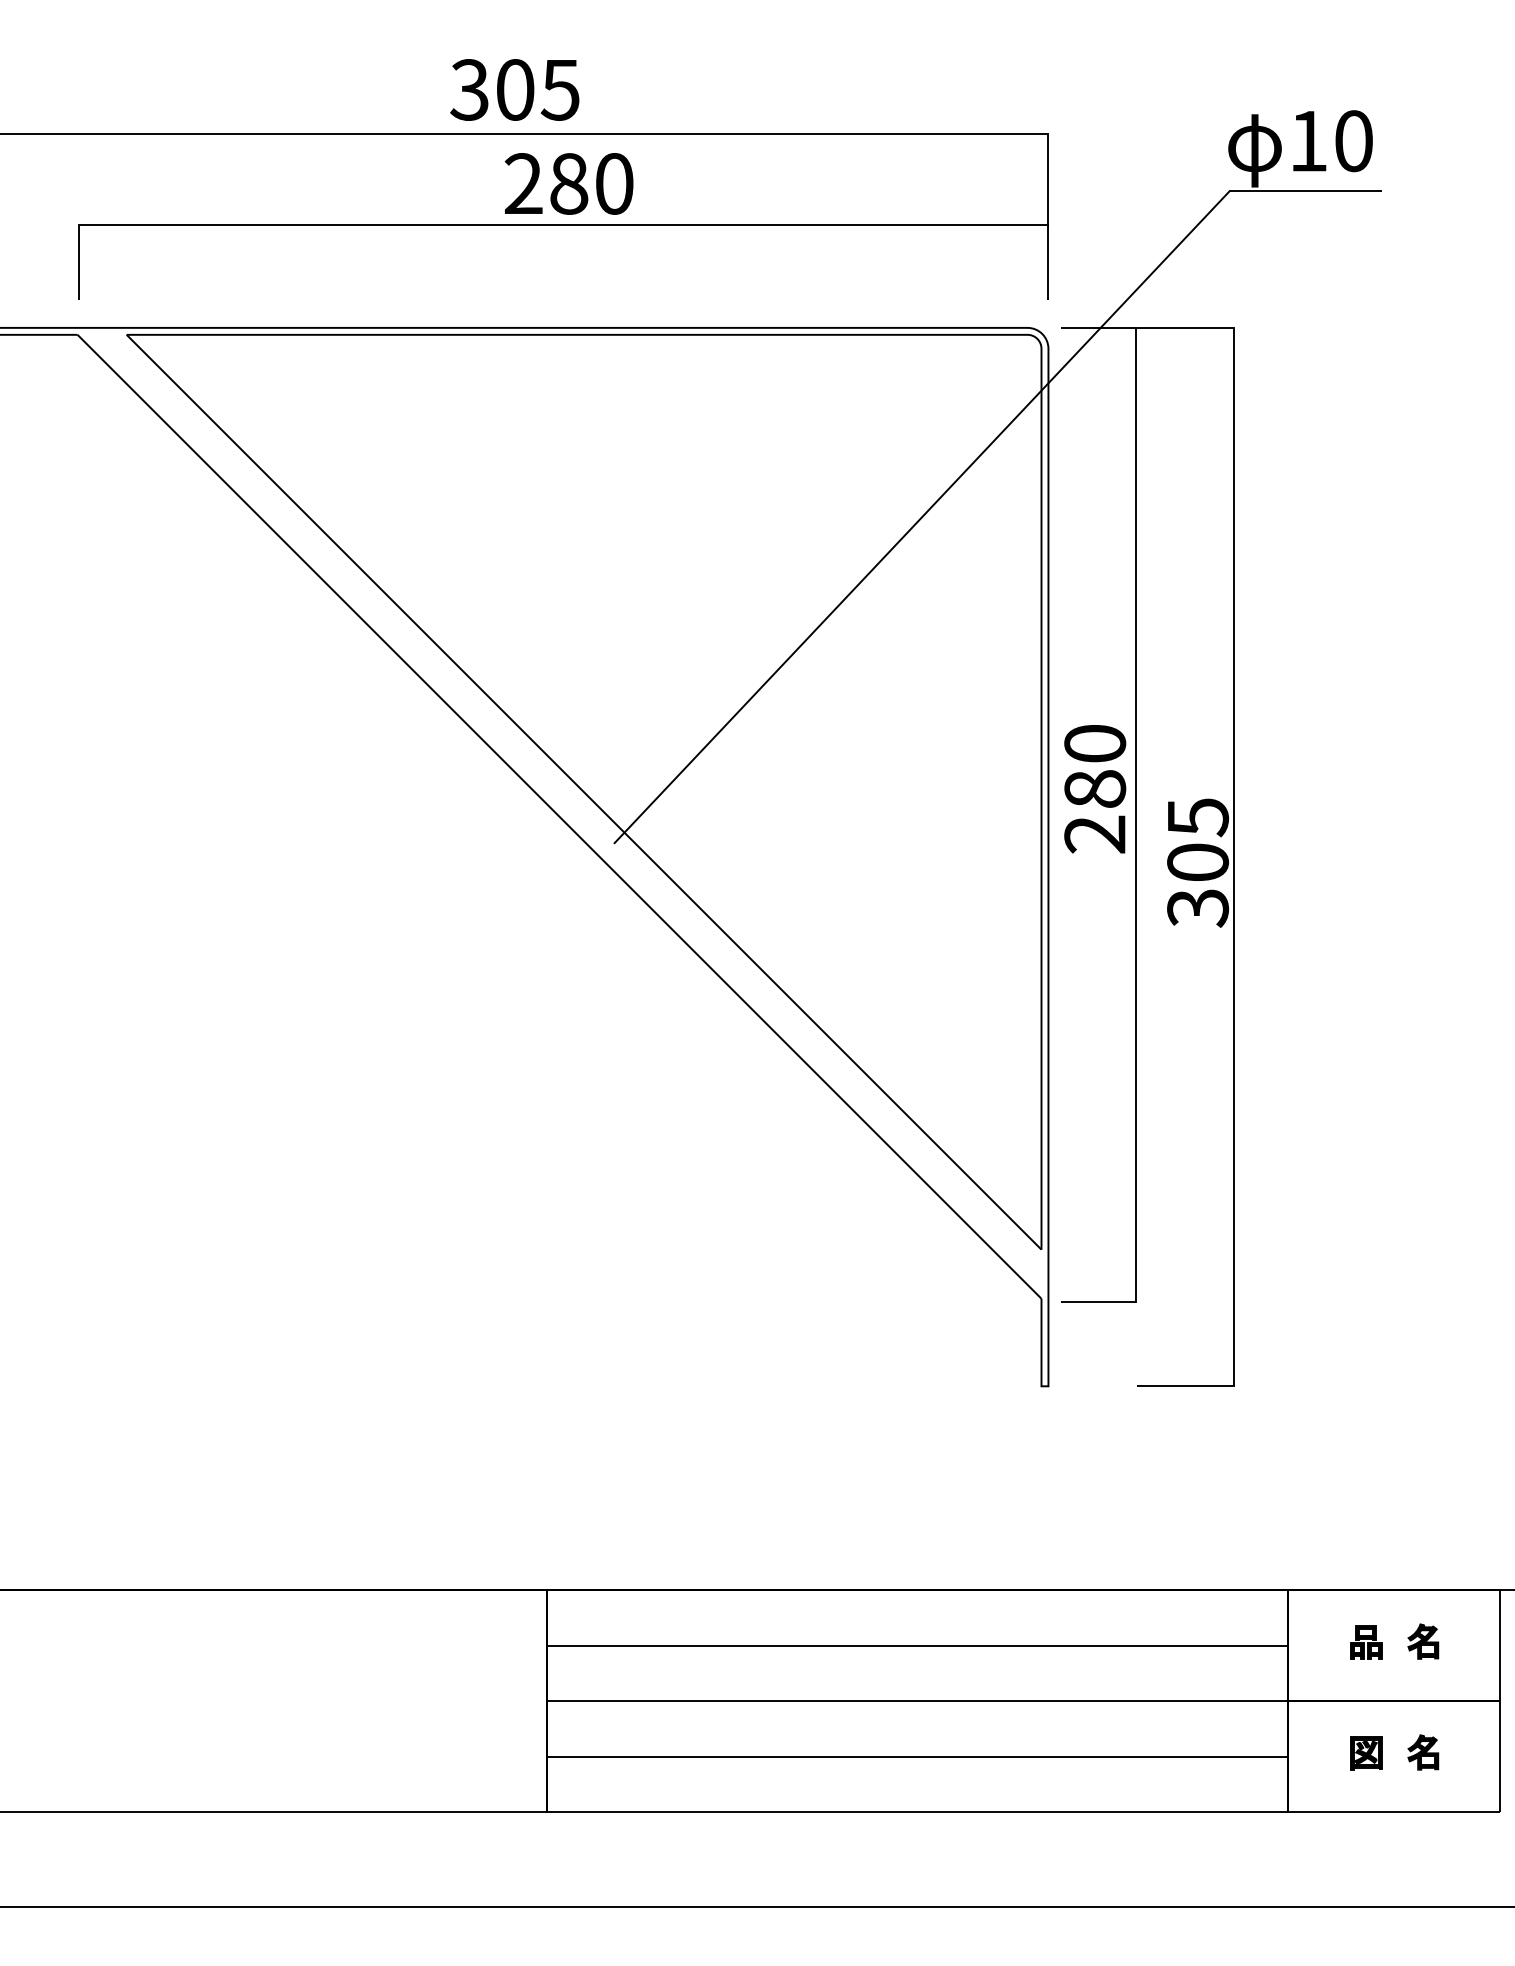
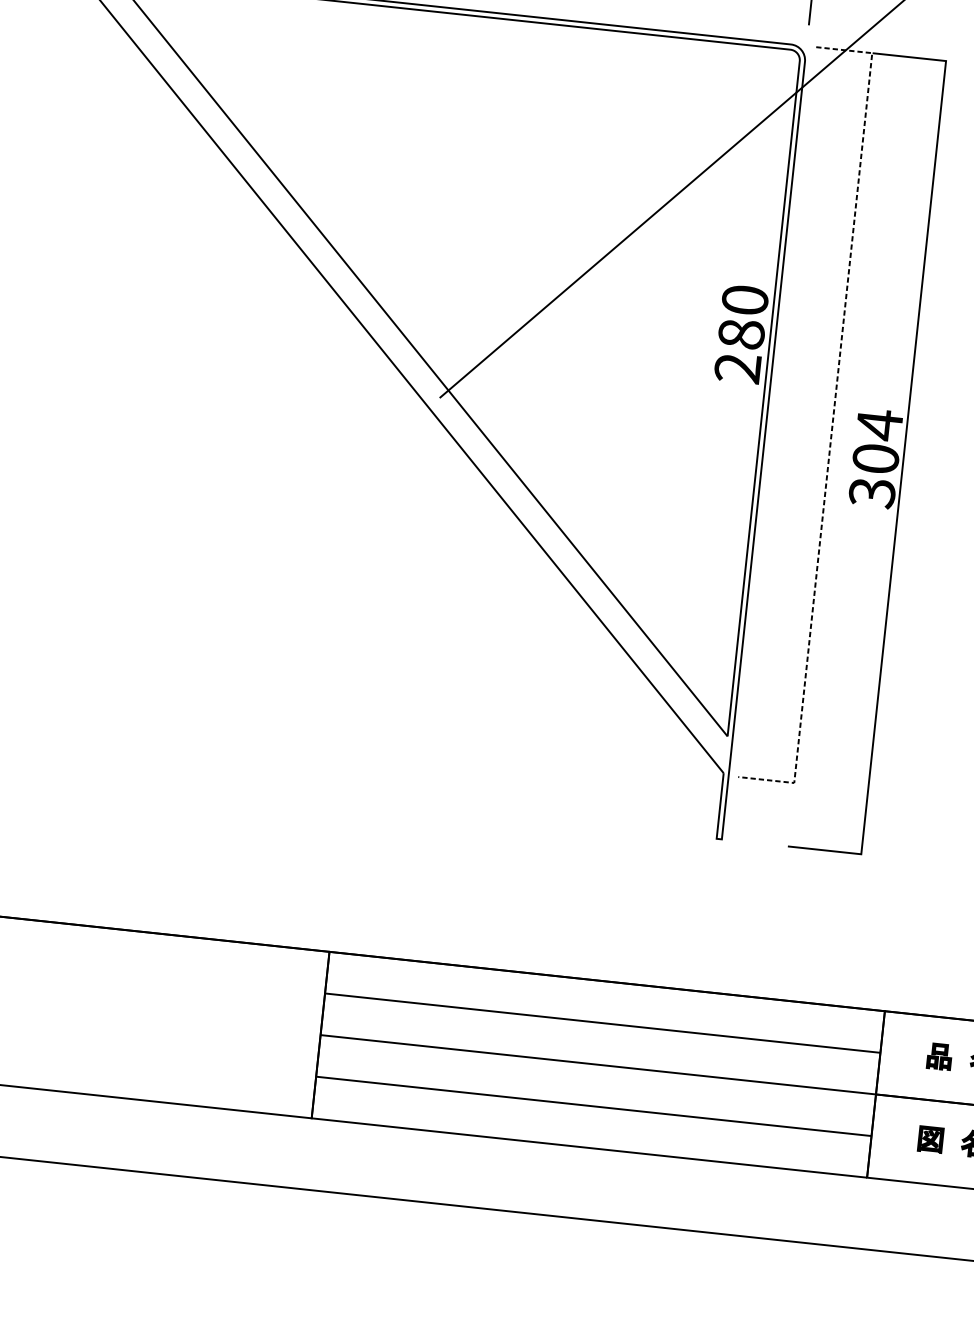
text: (1095, 789) -> (741, 334), moved
line: (1136, 814) -> (833, 417), solid -> dashed
text: (1198, 817) -> (879, 425), 305 -> 304

